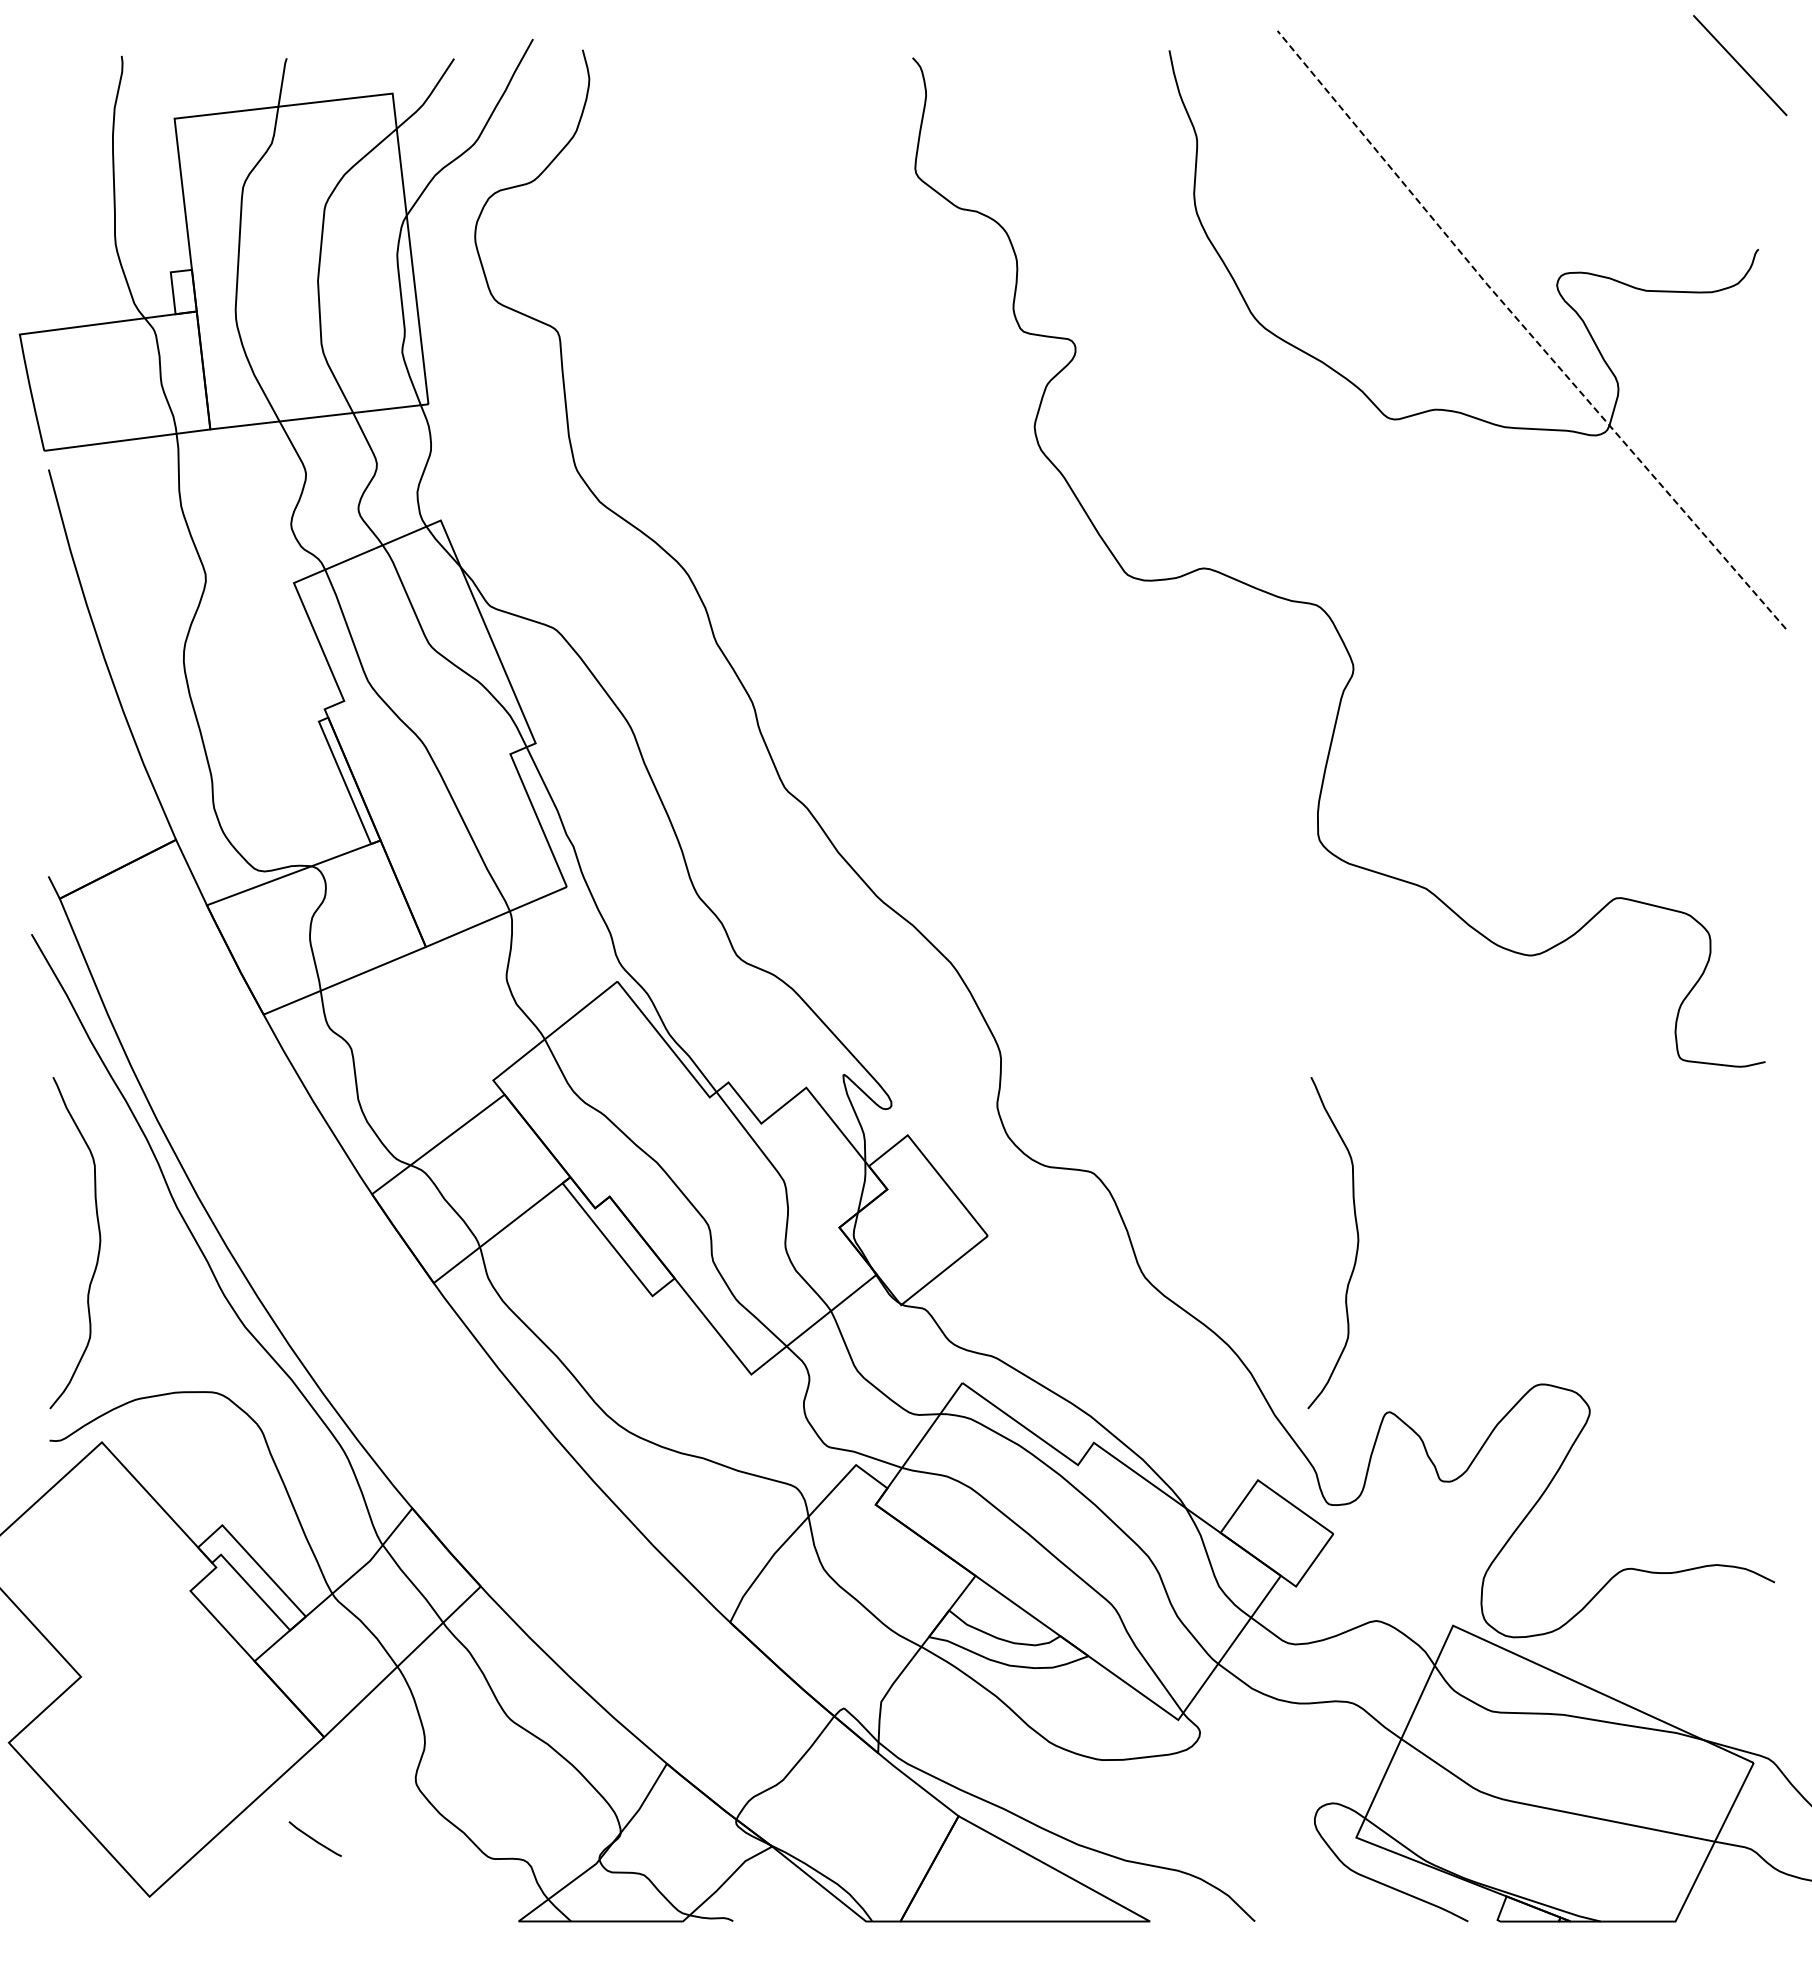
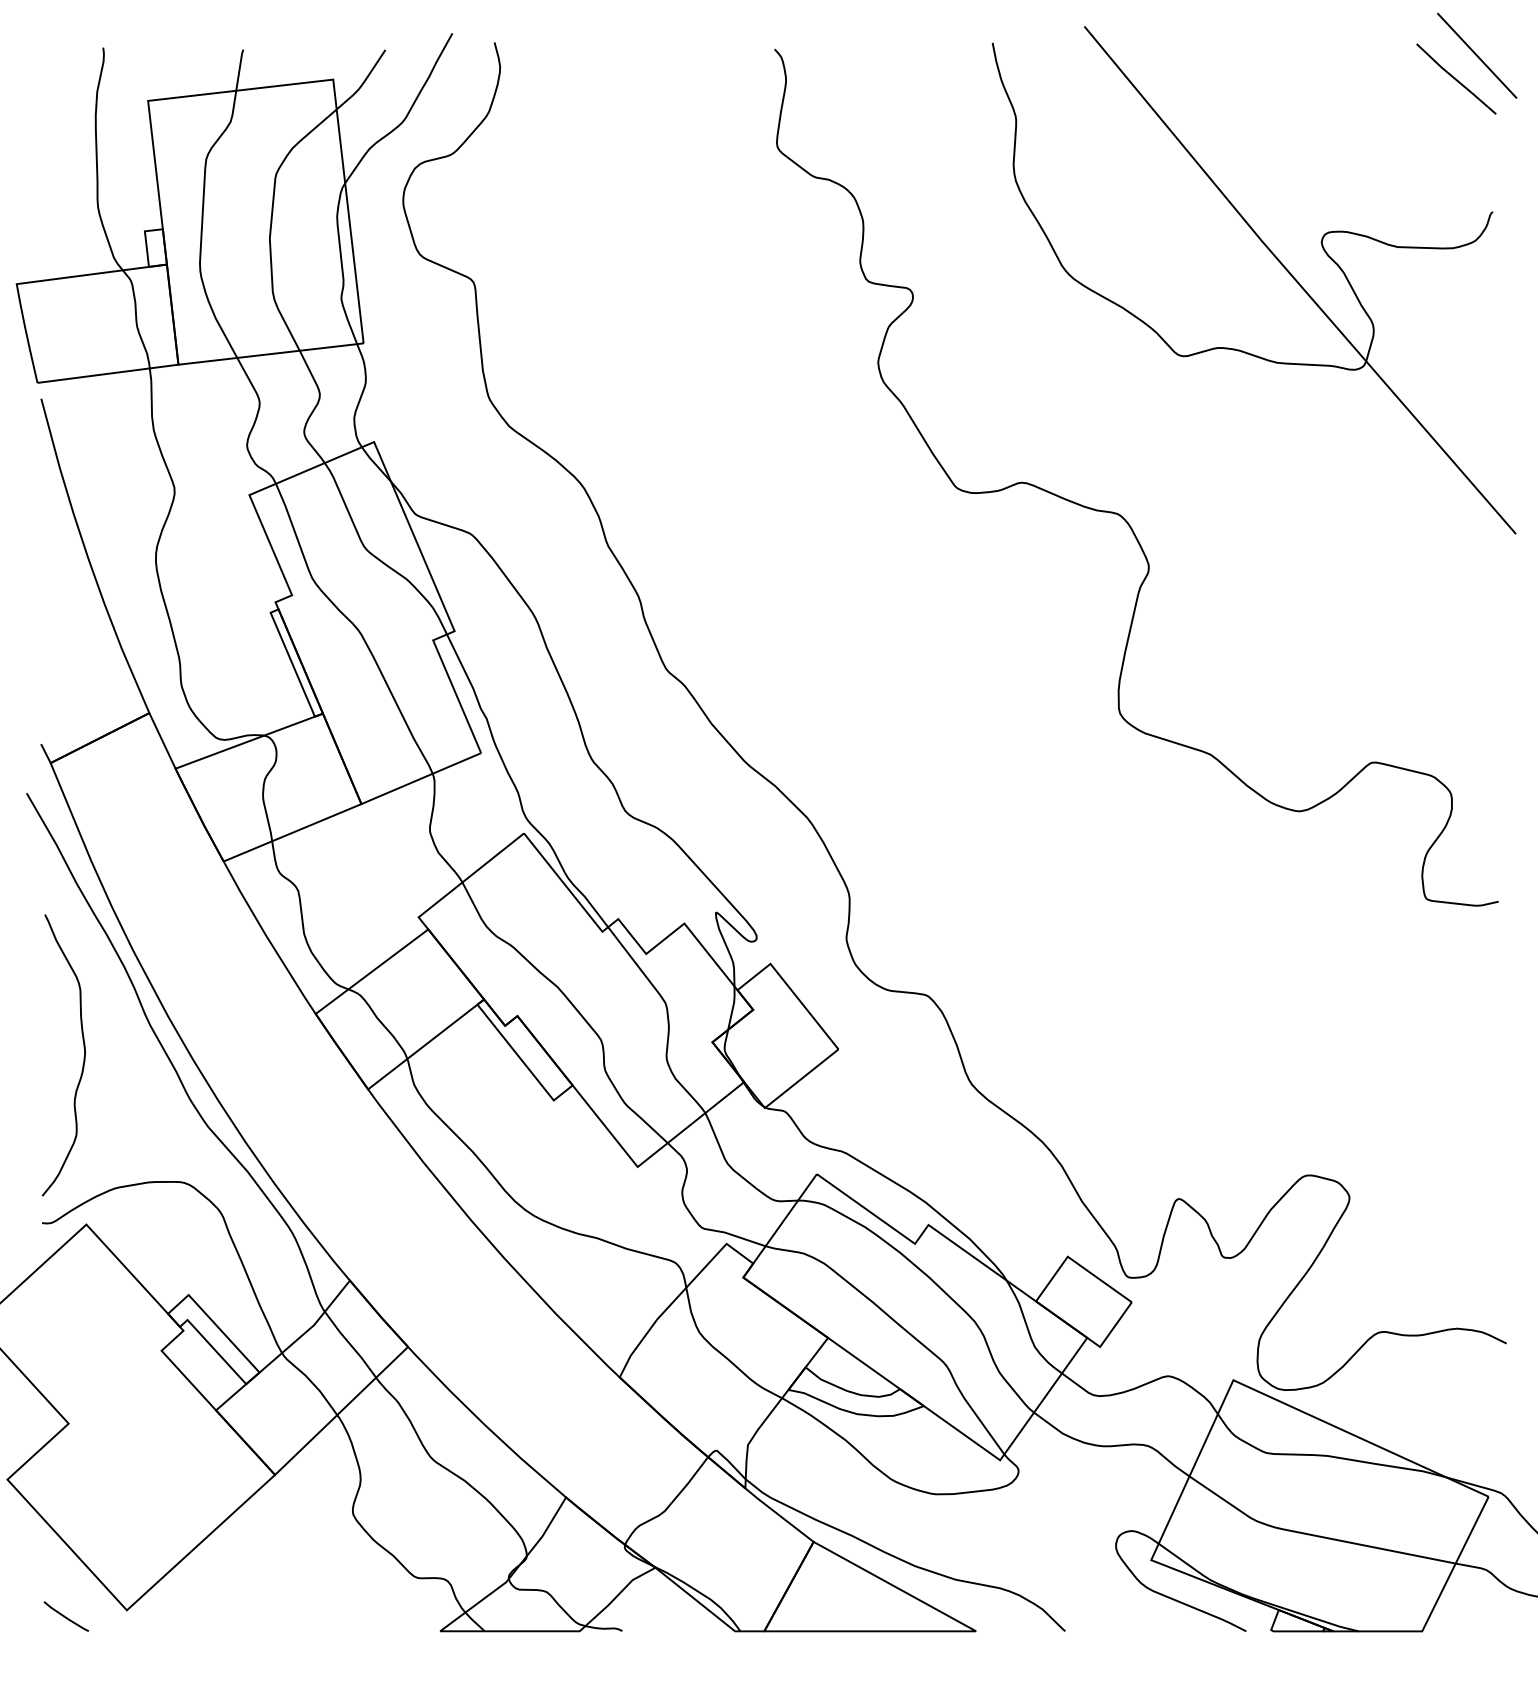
line: (1715, 92) -> (1456, 78), added
line: (1528, 331) -> (1297, 281), dashed -> solid
curve: (1356, 1247) -> (1151, 1059), removed
line: (313, 1838) -> (64, 1616), moved

